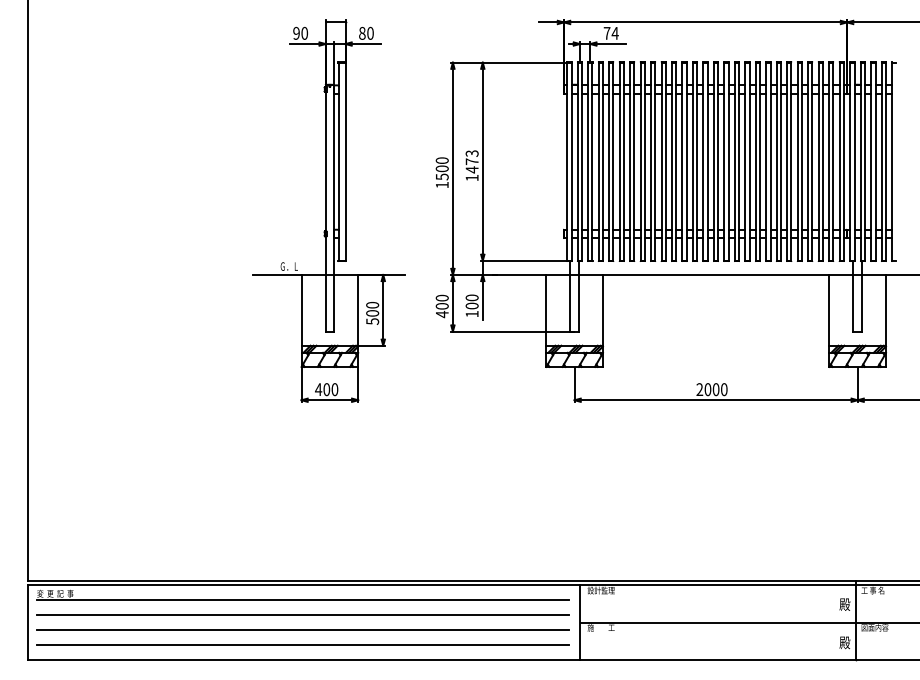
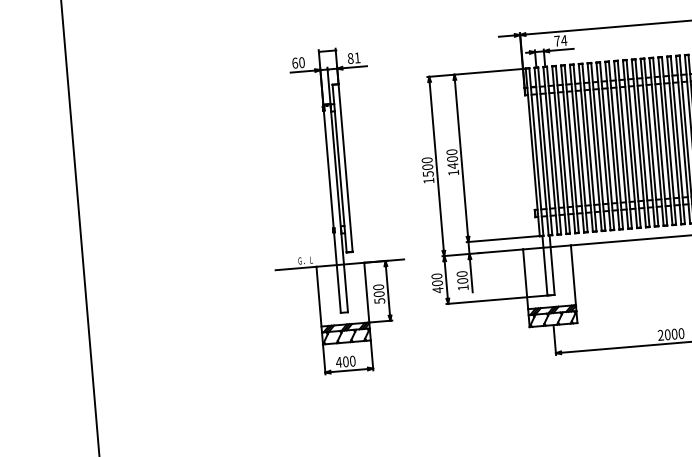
text: (296, 32) -> (295, 62), 90 -> 60
text: (370, 32) -> (357, 57), 80 -> 81
text: (471, 157) -> (451, 155), 1473 -> 1400

